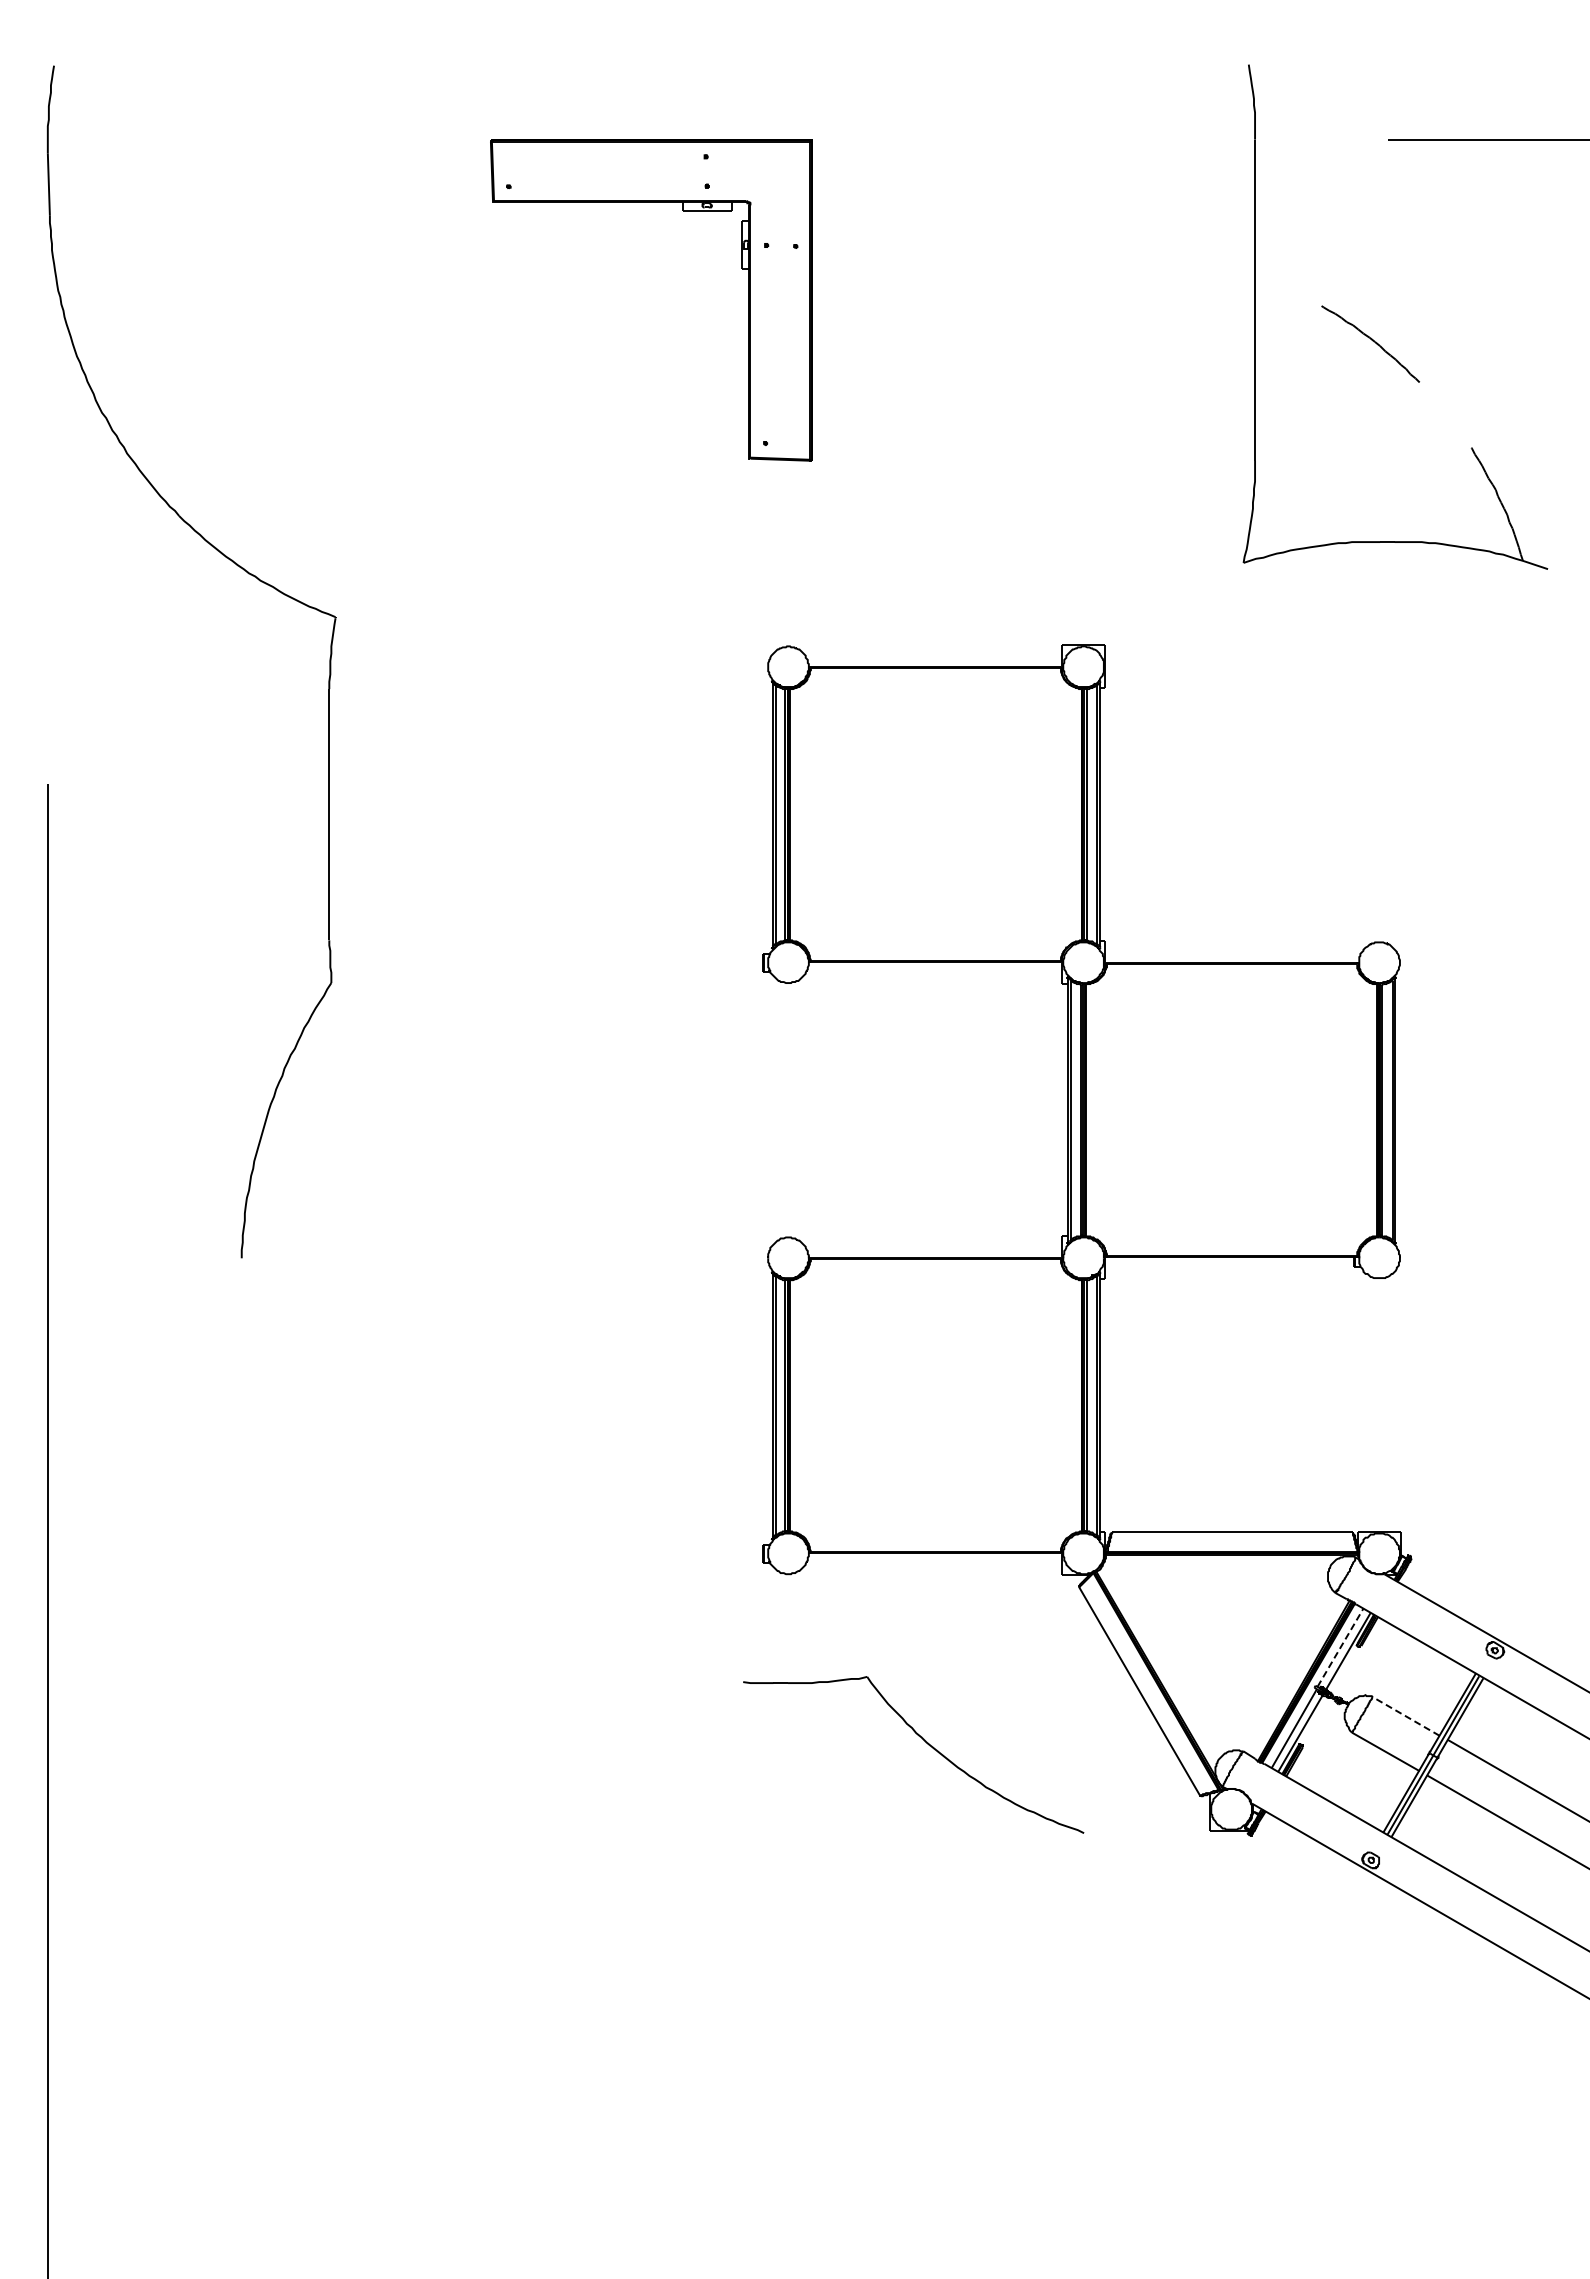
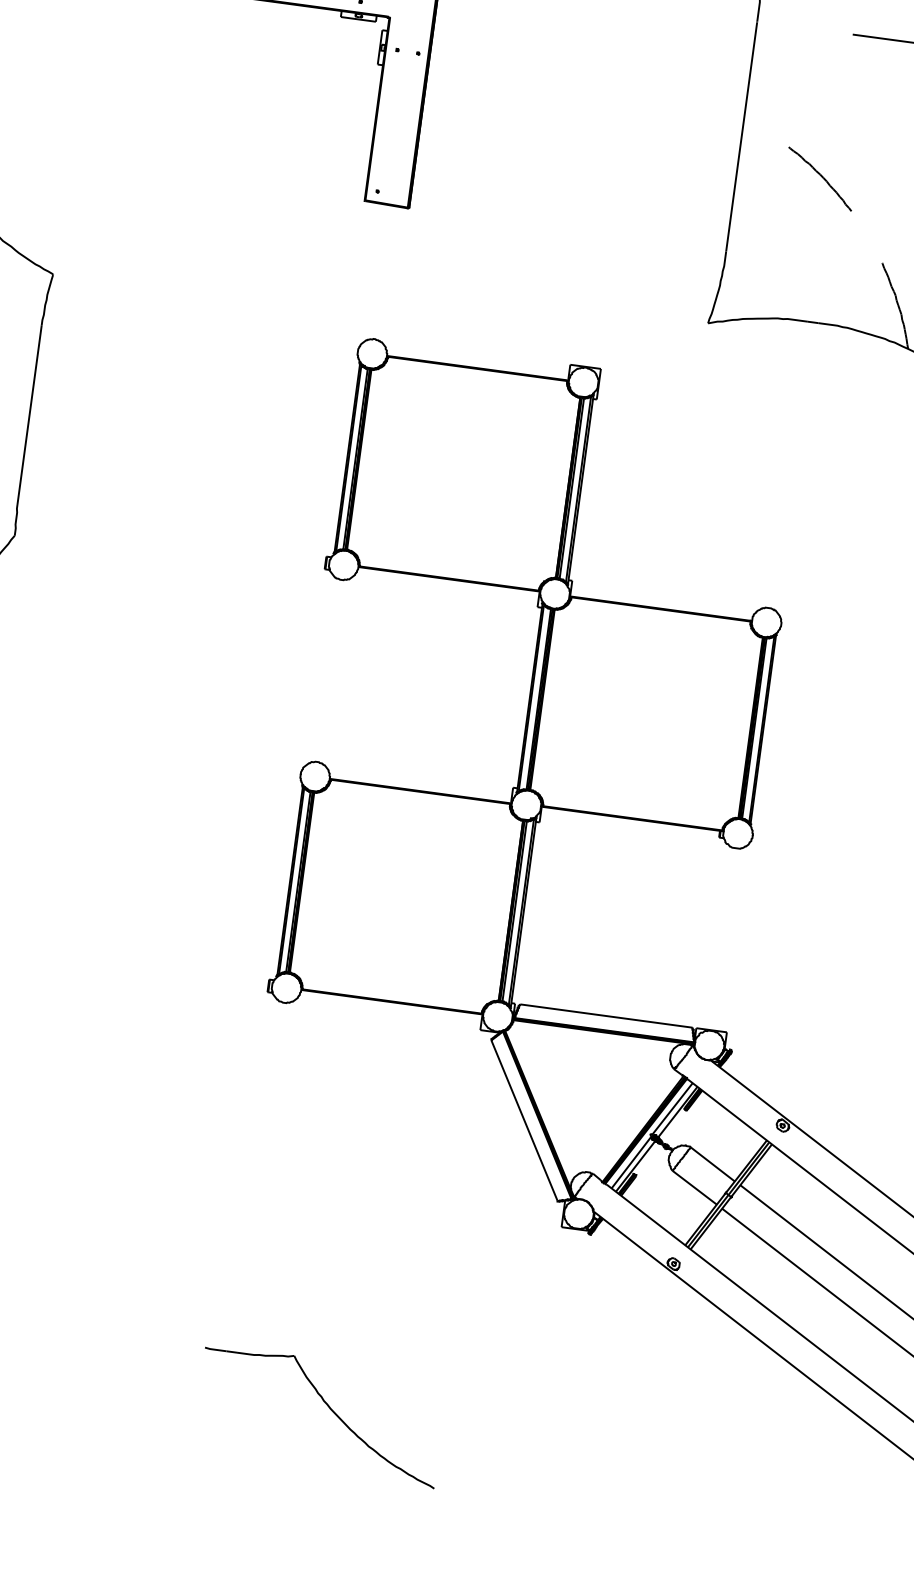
line: (1340, 1647) -> (672, 1108), dashed -> solid
line: (1406, 1716) -> (713, 1164), dashed -> solid
part: (925, 1742) -> (329, 1408), moved

